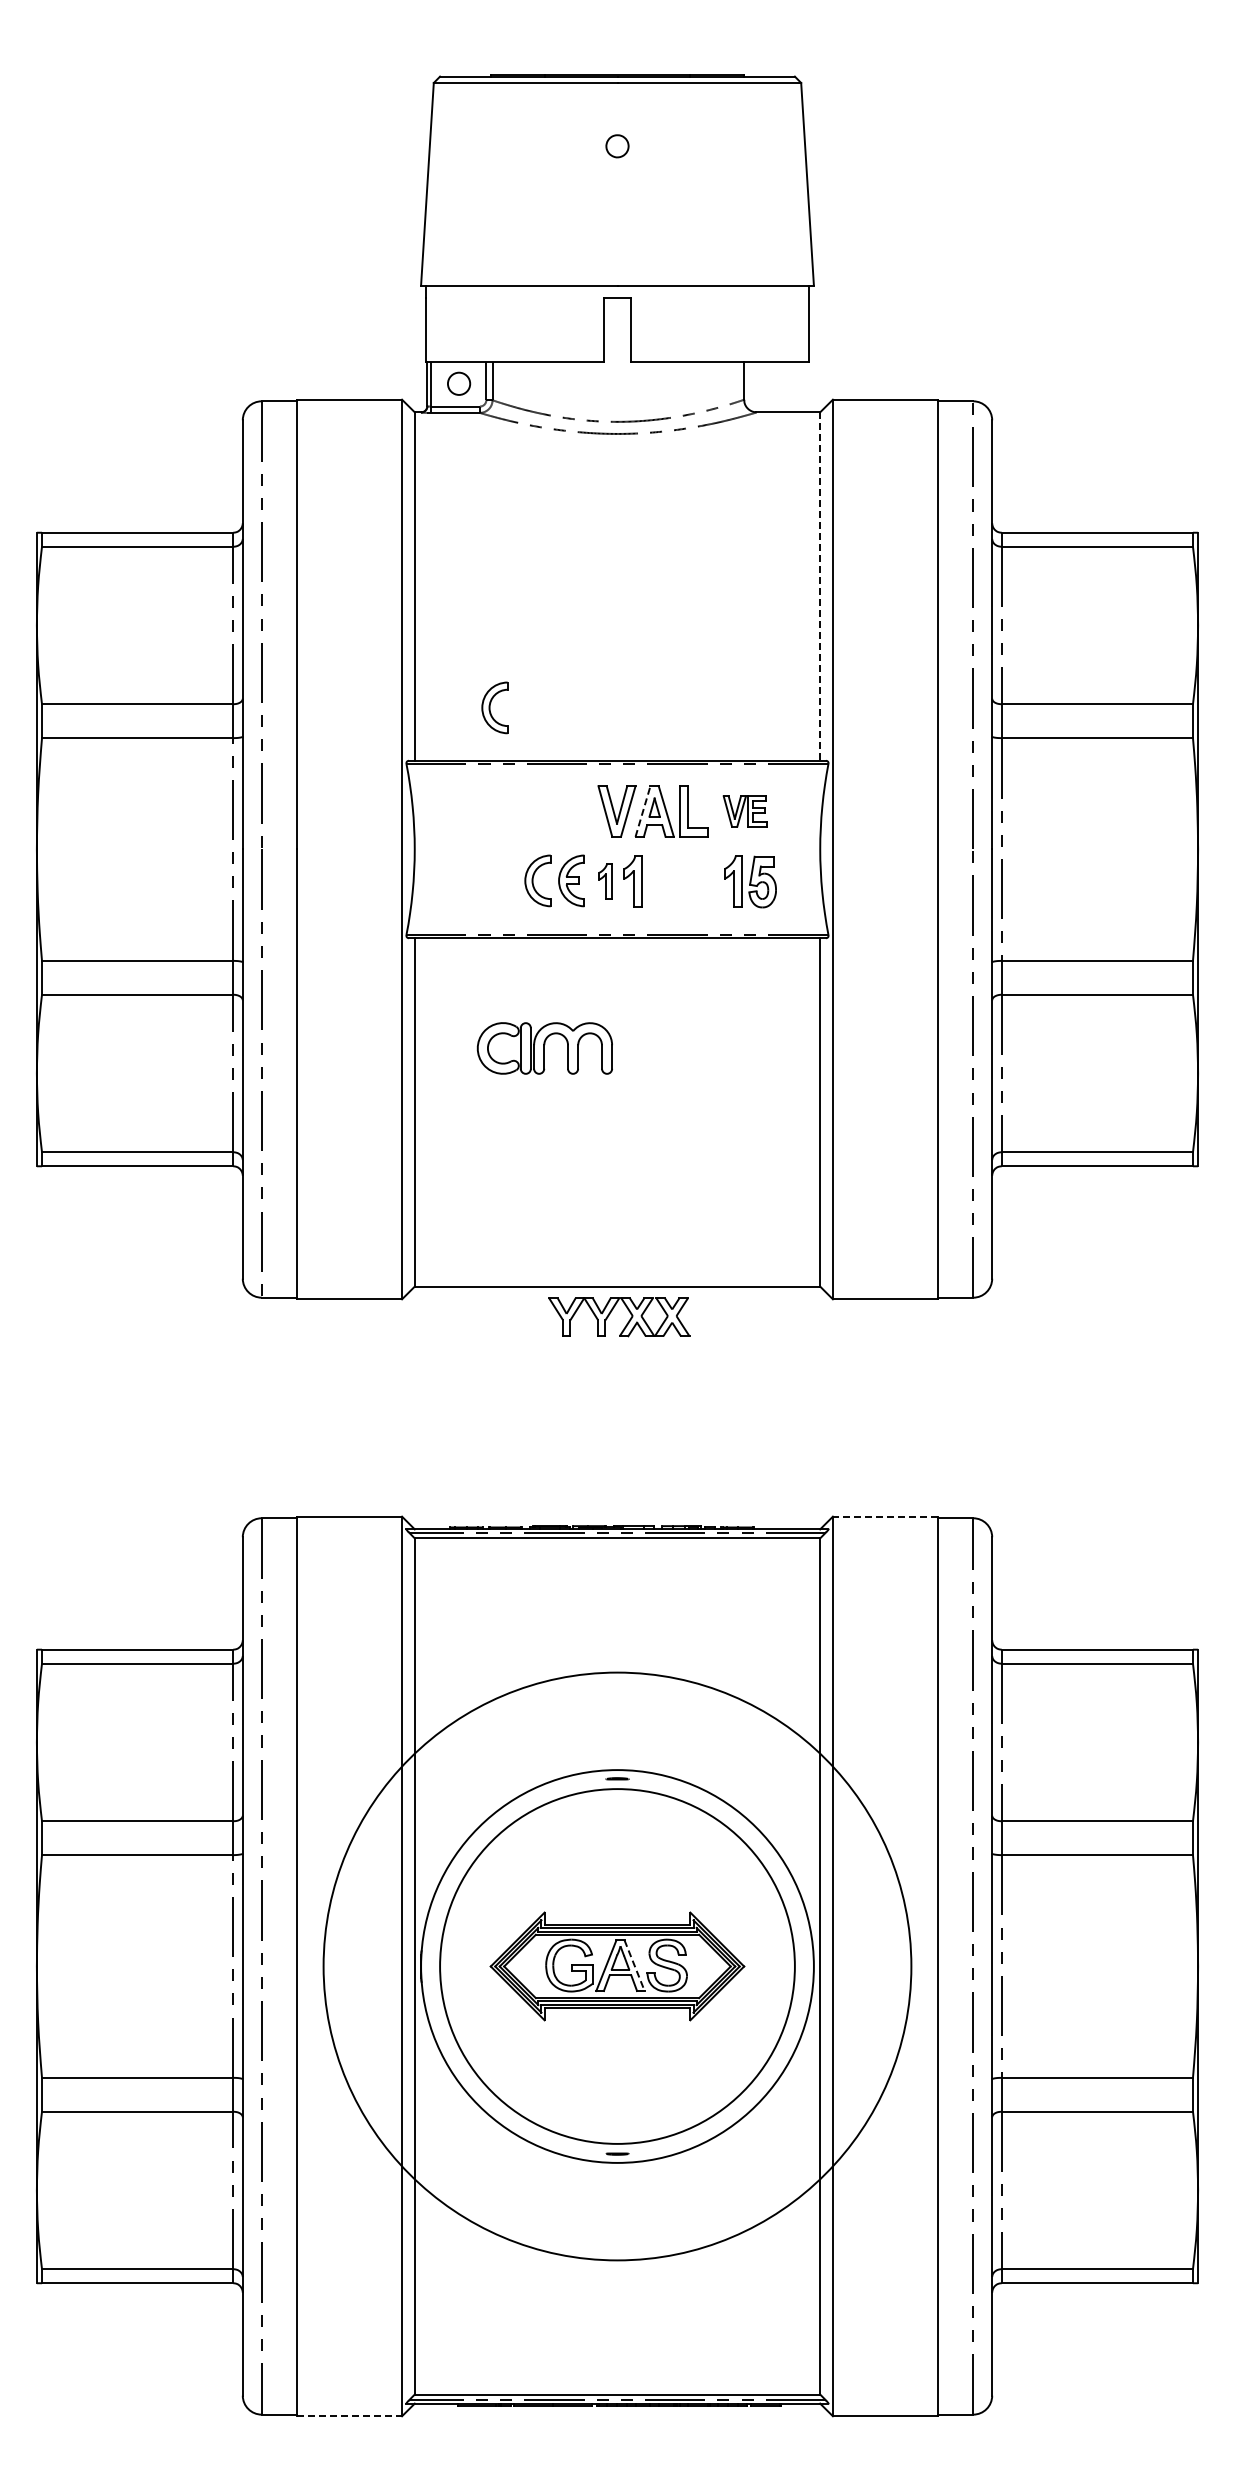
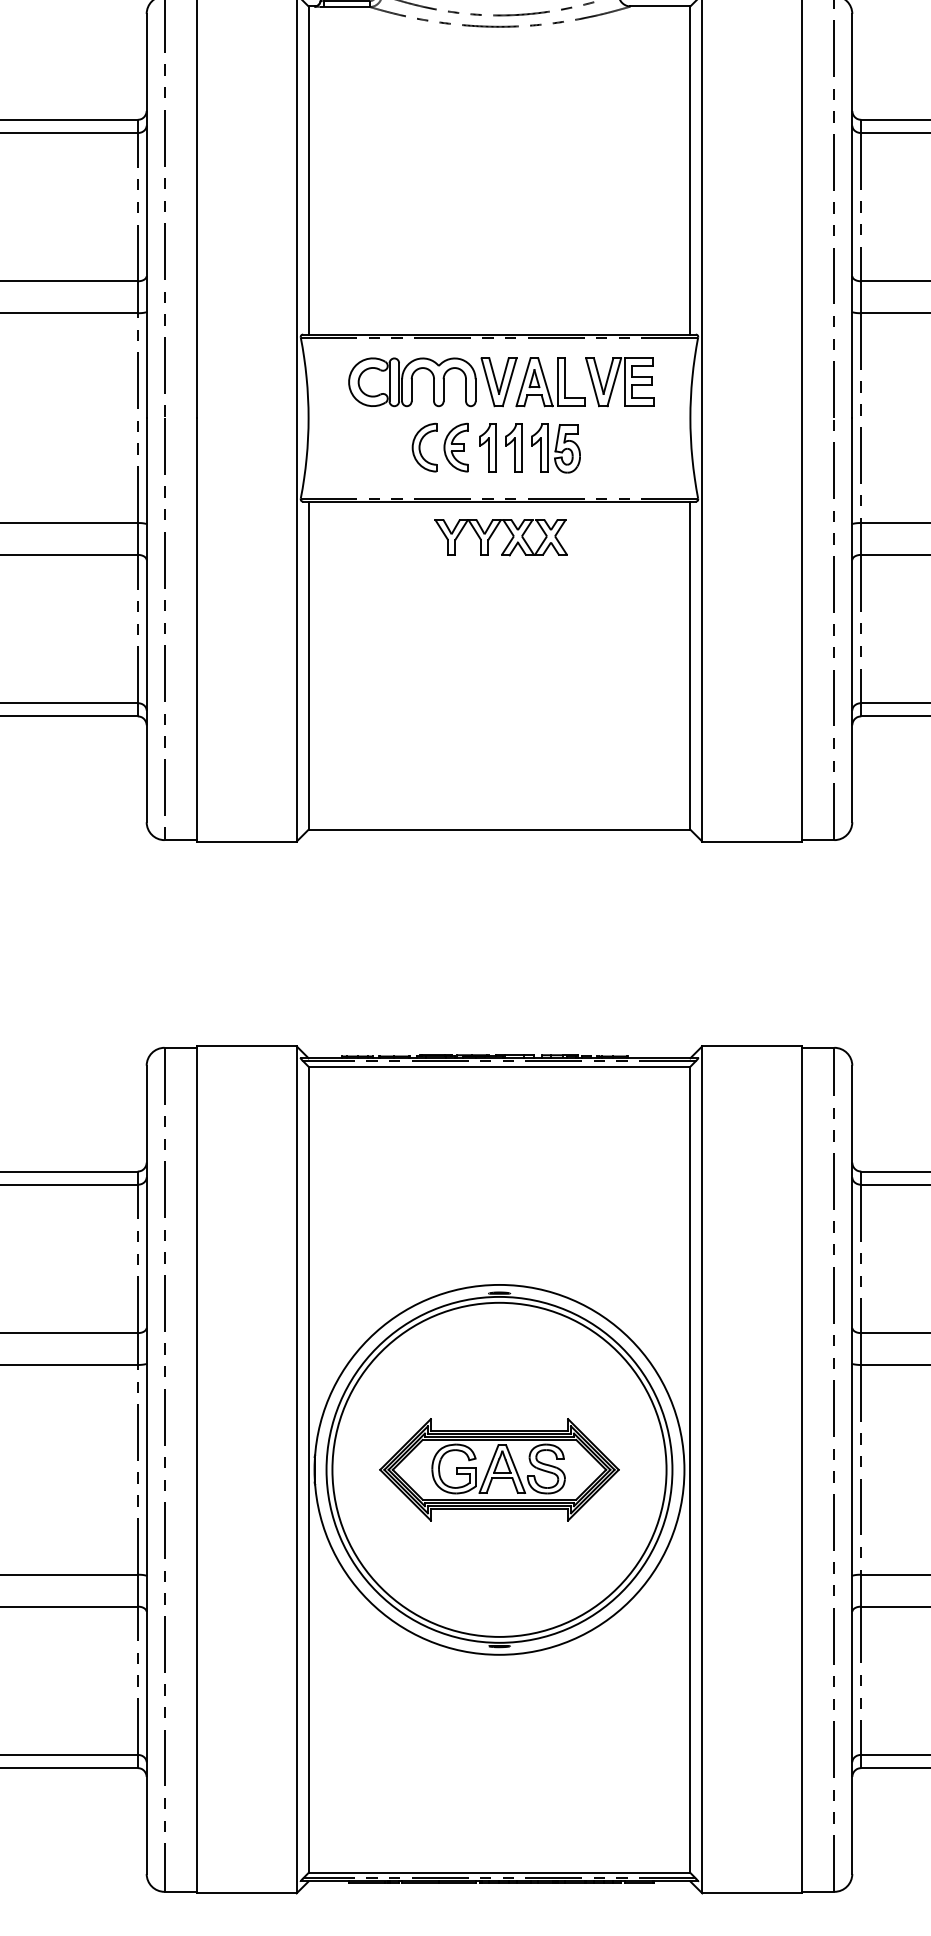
line: (820, 587) -> (690, 171), dashed -> solid
part: (494, 707) -> (383, 284), removed
line: (643, 811) -> (523, 382), dashed -> solid
part: (744, 811) -> (619, 382), size x1.67
part: (605, 881) -> (488, 448), size x1.43
part: (750, 881) -> (555, 448), moved
part: (544, 1048) -> (411, 382), moved
part: (612, 1311) -> (494, 532), moved
line: (885, 1516) -> (751, 1046), dashed -> solid
circle: (617, 1966) -> (499, 1469), size x0.62
line: (634, 1966) -> (515, 1469), dashed -> solid
line: (349, 2416) -> (247, 1893), dashed -> solid

